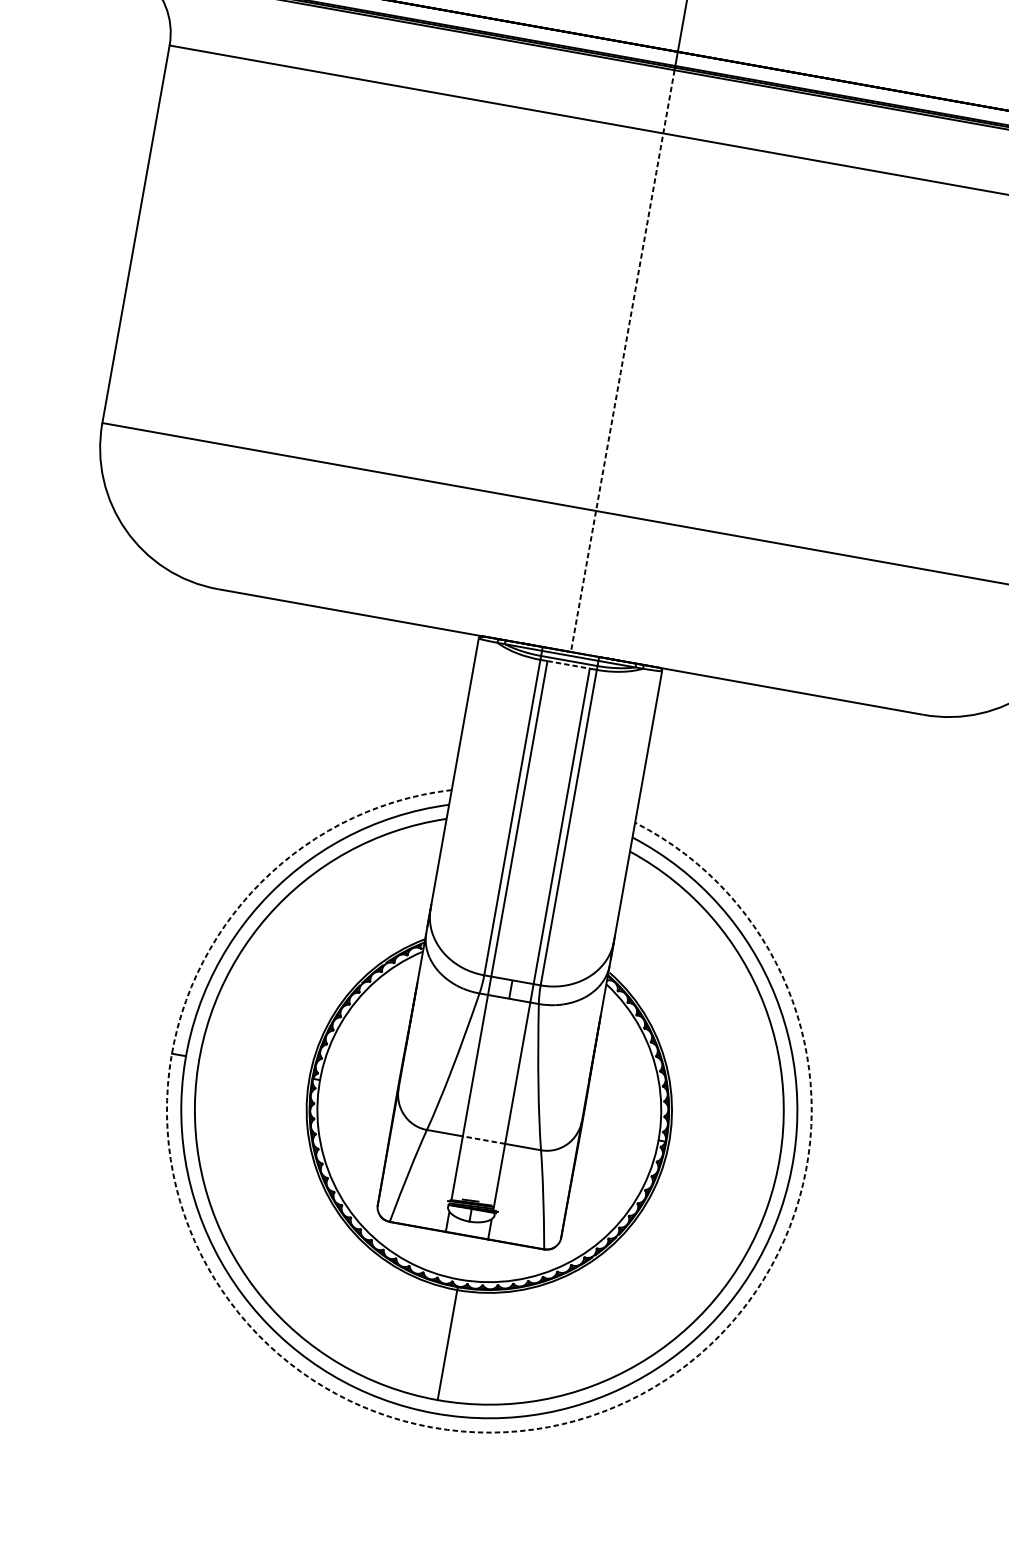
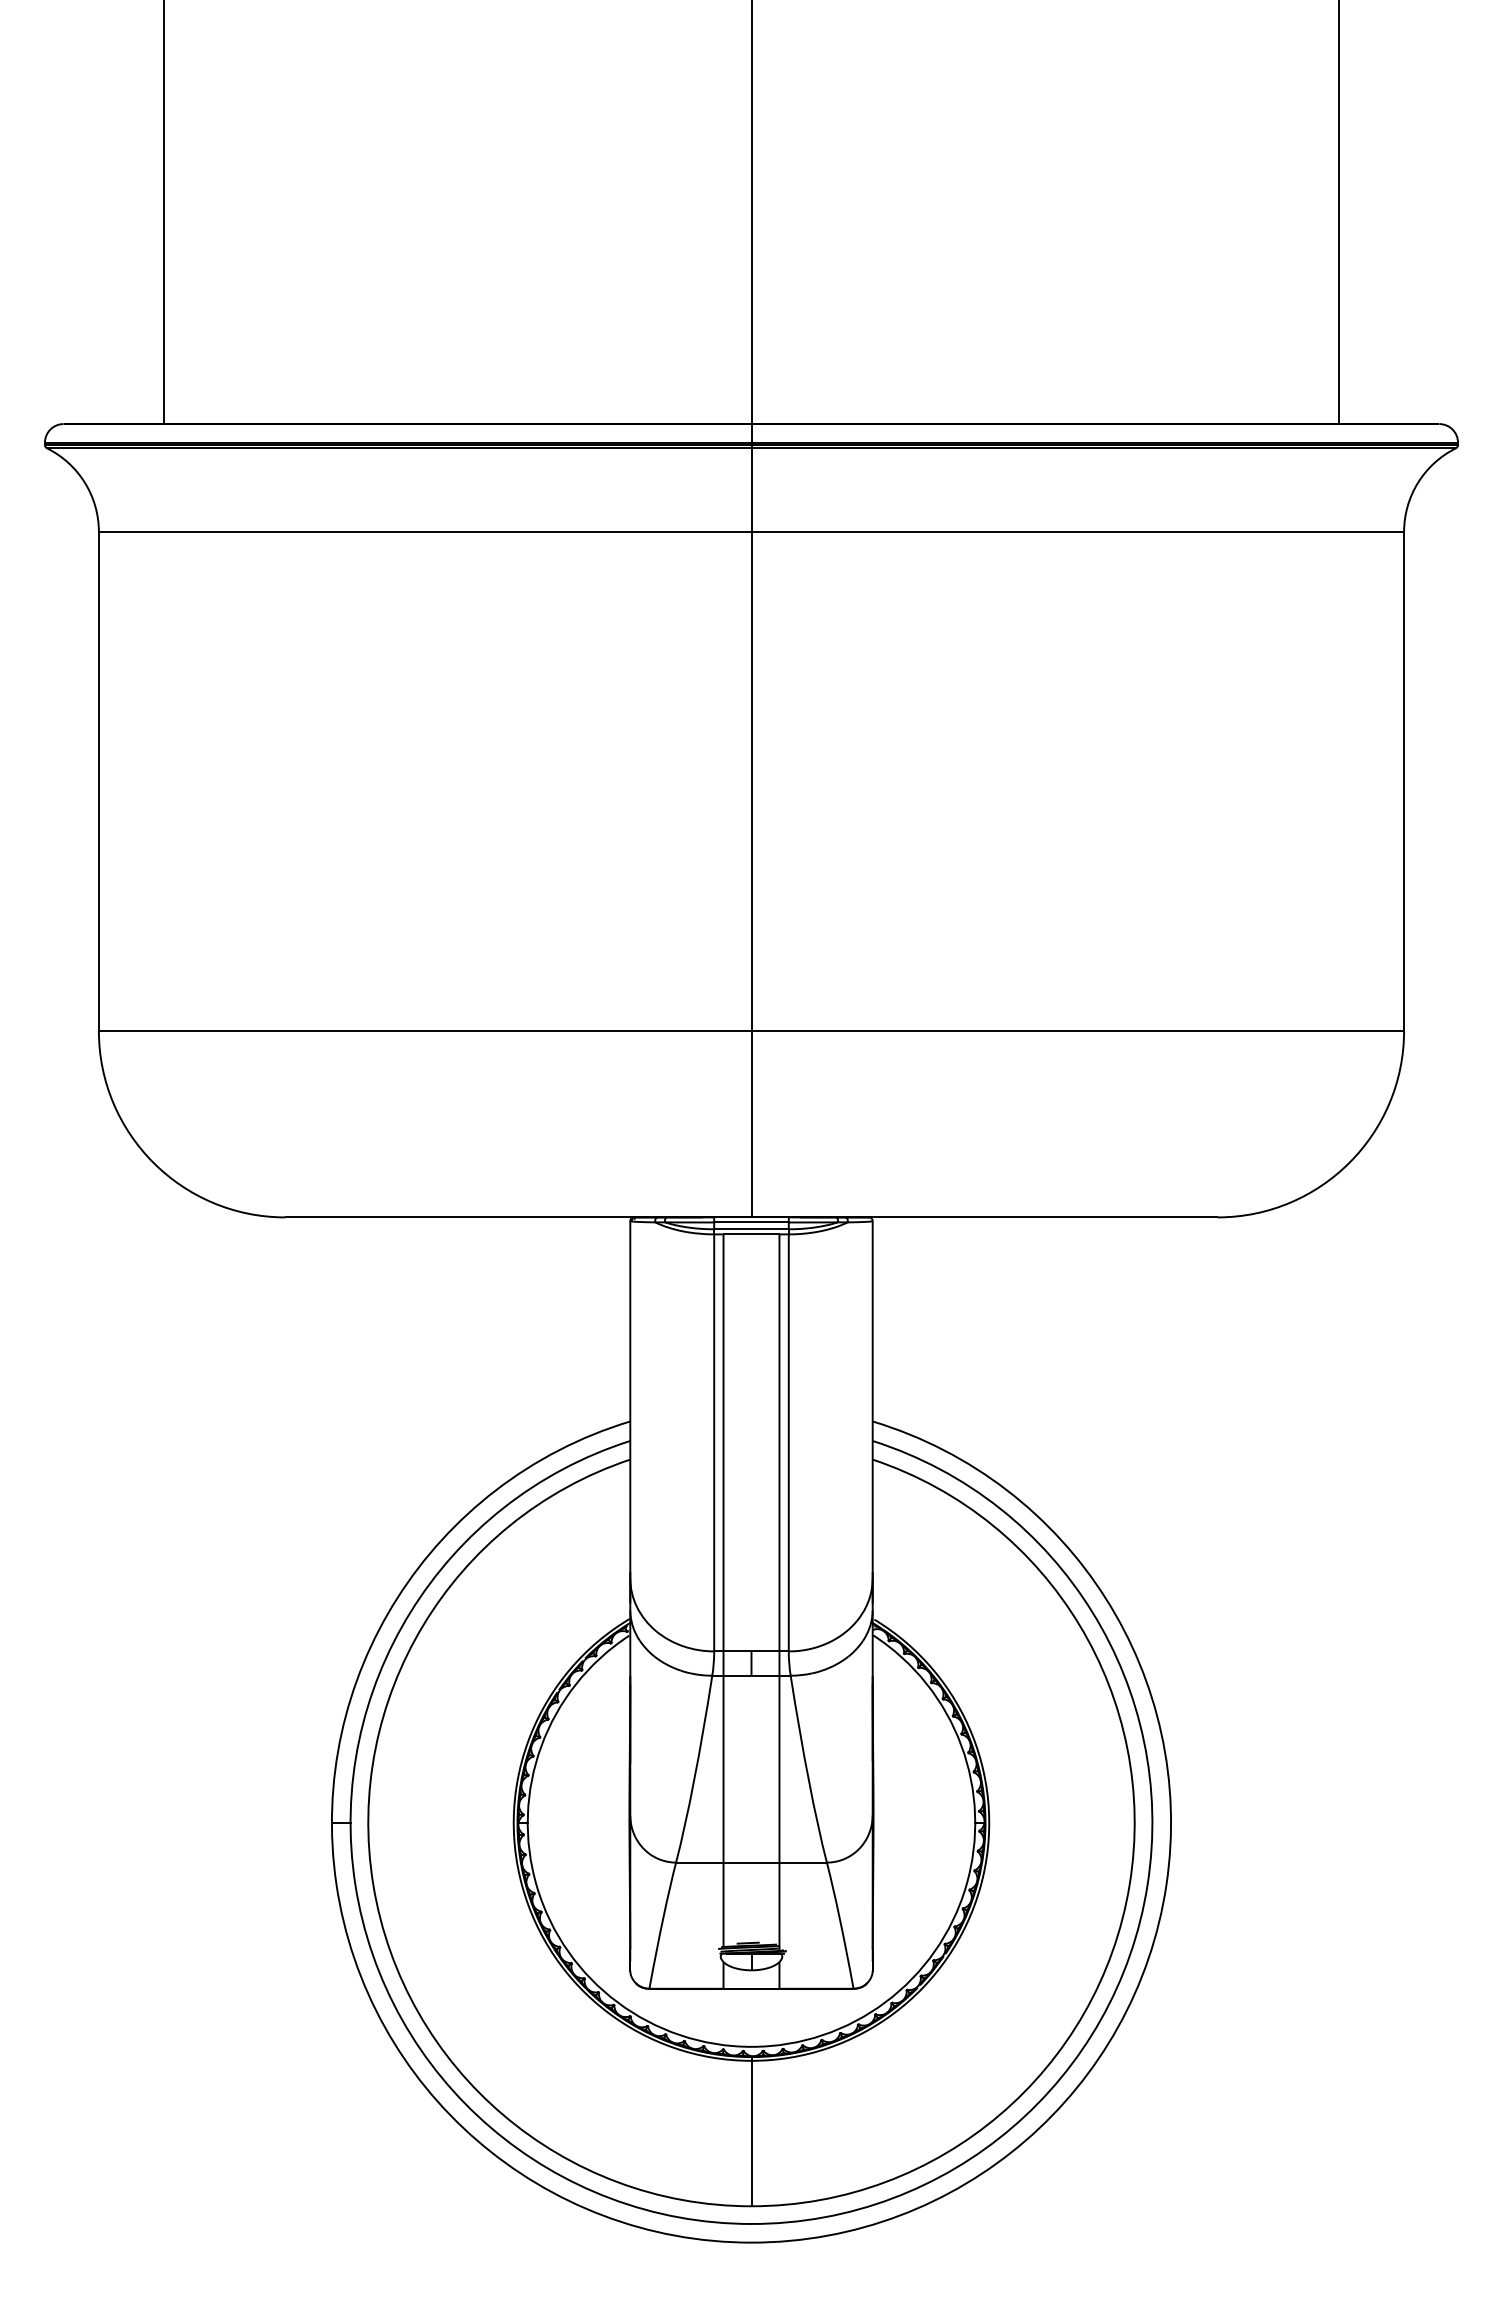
line: (622, 360) -> (751, 832), dashed -> solid
line: (568, 664) -> (751, 1234), dashed -> solid
line: (484, 1140) -> (751, 1862), dashed -> solid
arc: (432, 1427) -> (751, 2242), dashed -> solid

